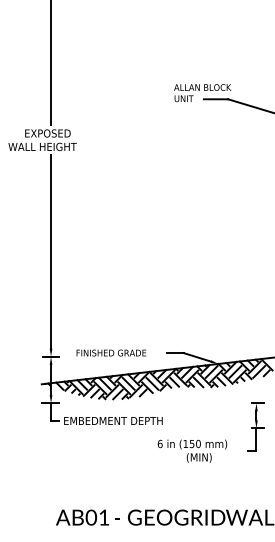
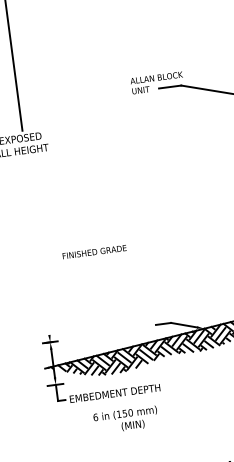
line: (51, 251) -> (38, 245), removed
text: (111, 352) -> (94, 251), moved
text: (192, 450) -> (126, 419), moved

